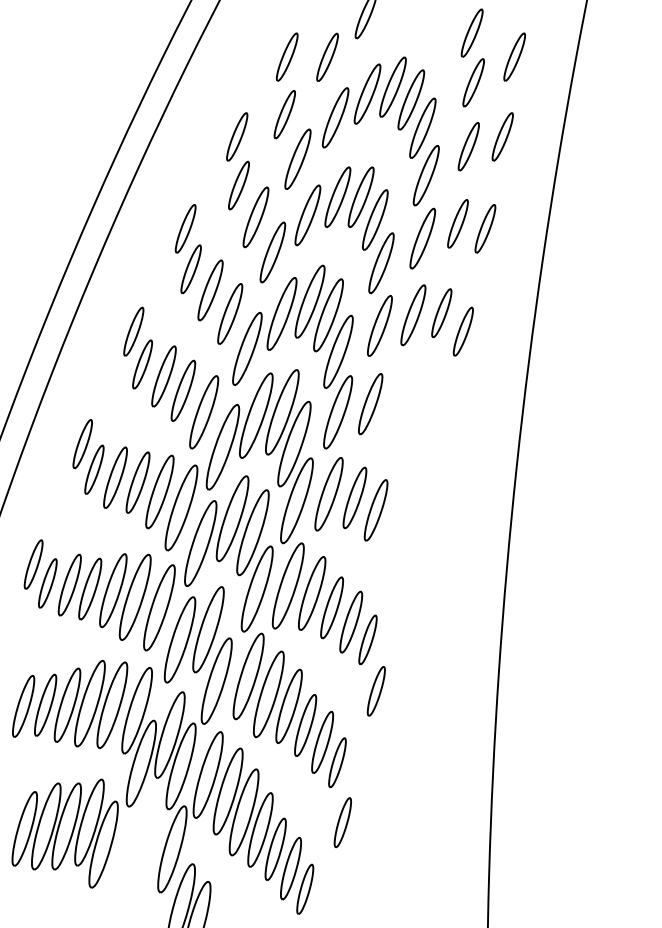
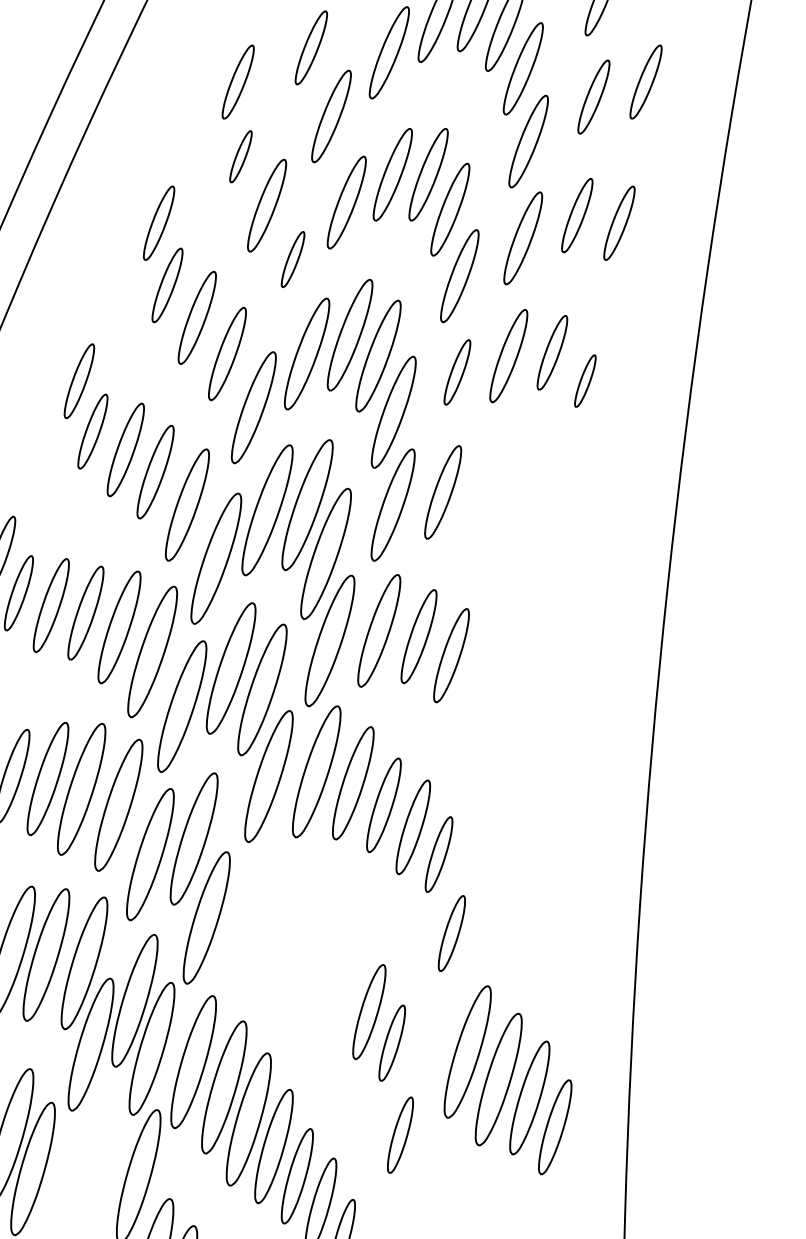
part: (238, 185) -> (240, 156), size x0.7
part: (272, 252) -> (292, 259), size x0.6
part: (379, 325) -> (456, 371), size x0.7
part: (462, 331) -> (584, 380), size x0.7
part: (274, 694) -> (507, 1079), moved

